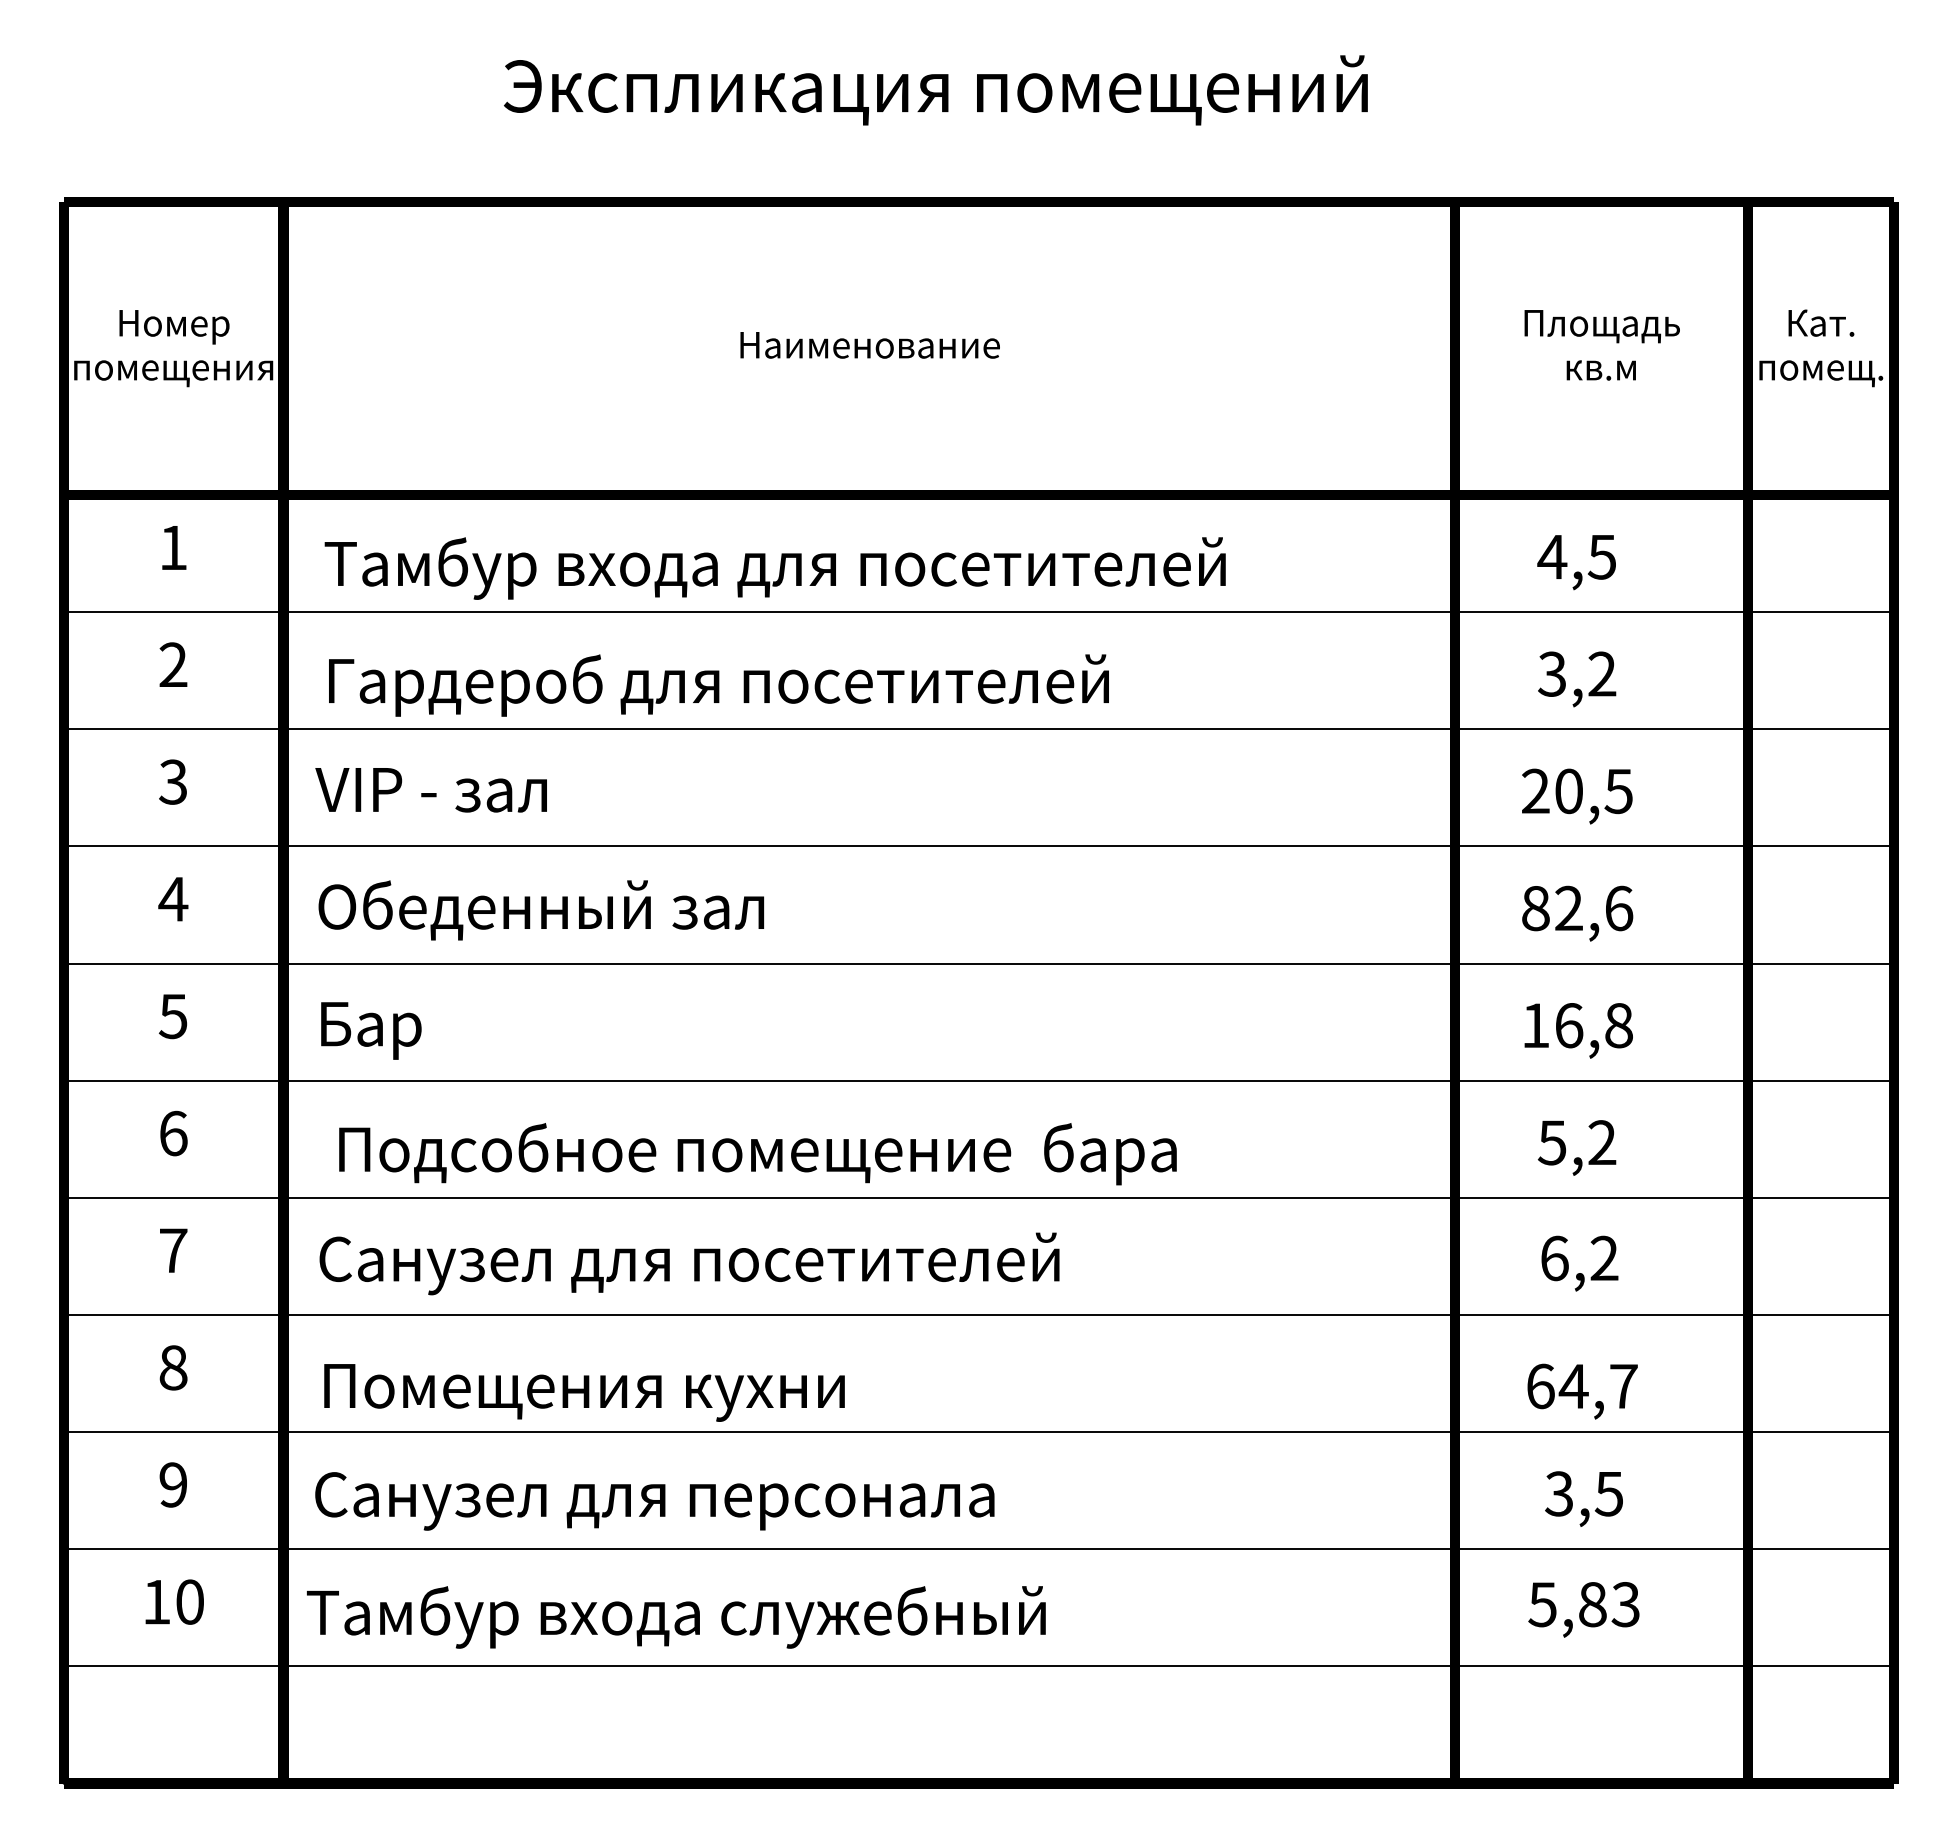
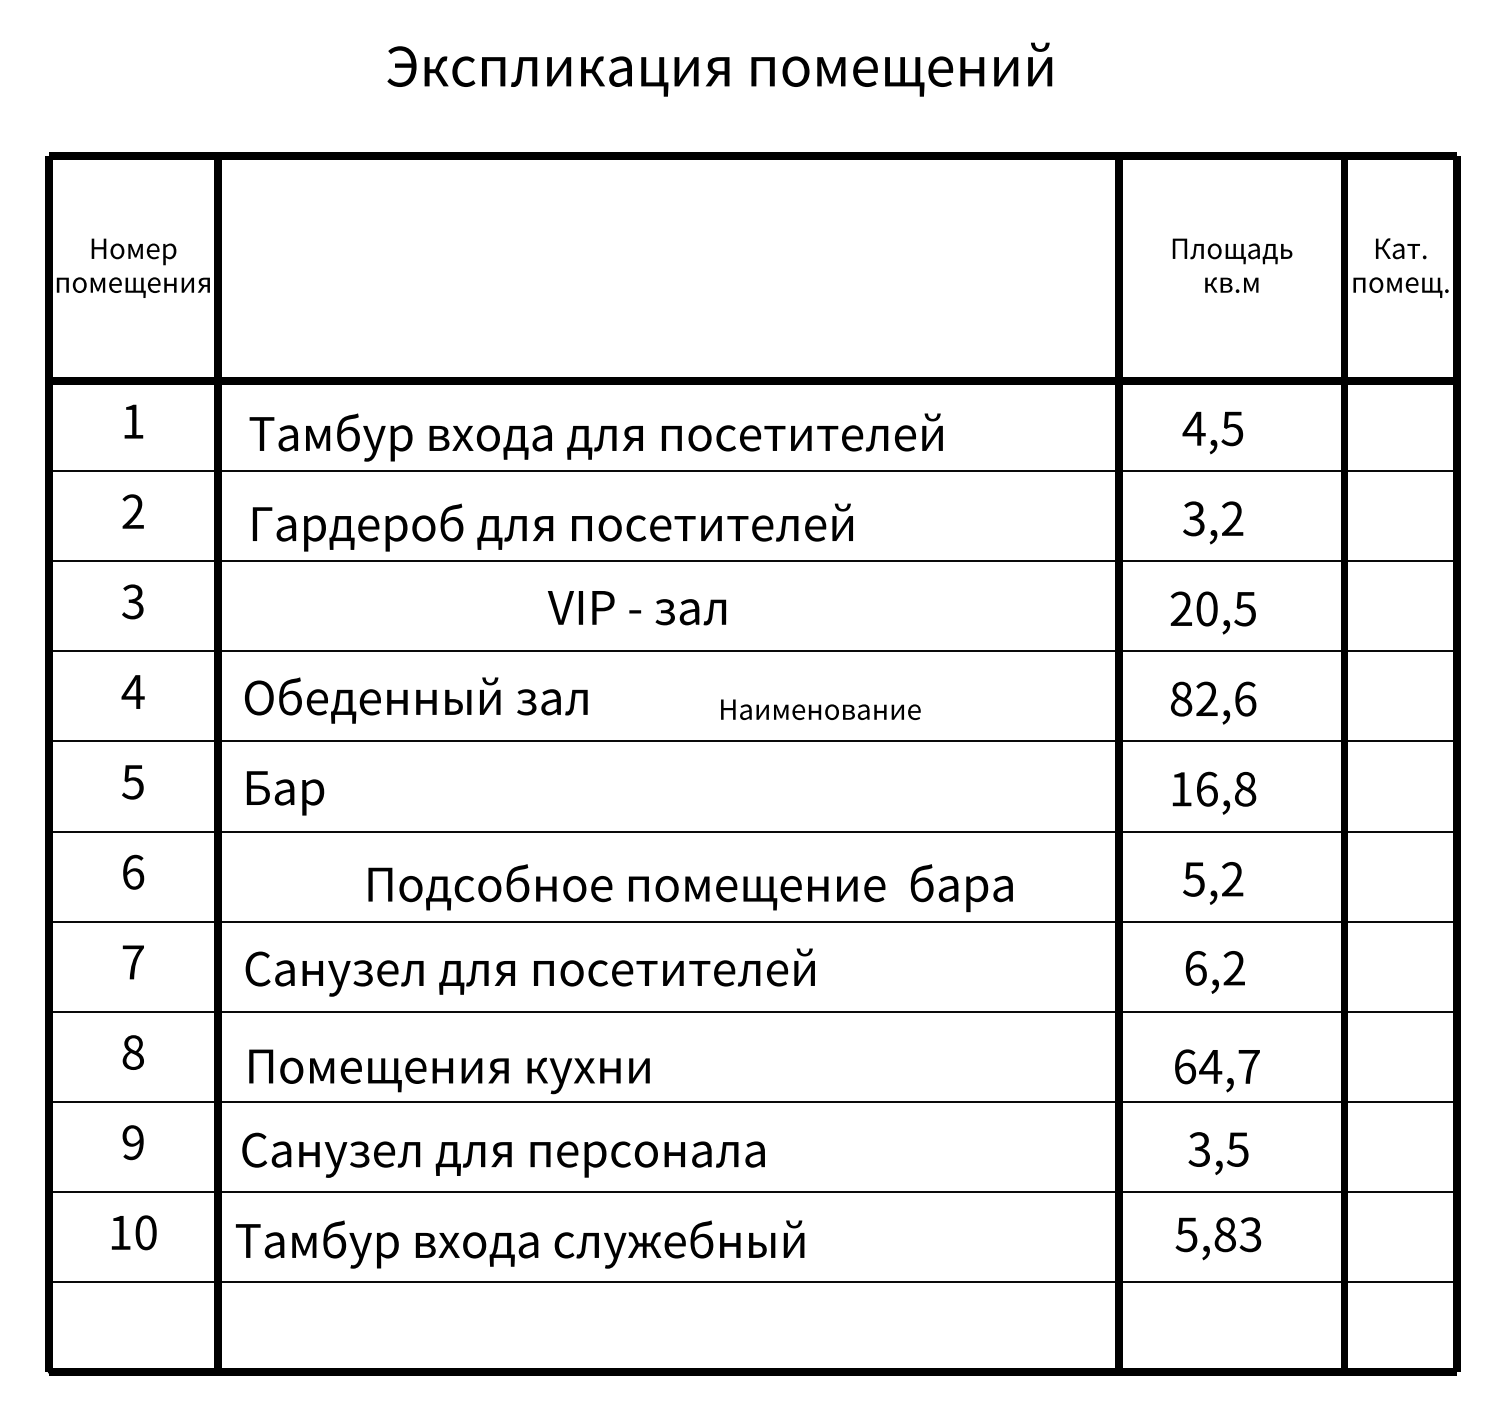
text: (869, 345) -> (820, 709), moved
text: (430, 790) -> (636, 608), moved
text: (757, 1154) -> (690, 888), moved

